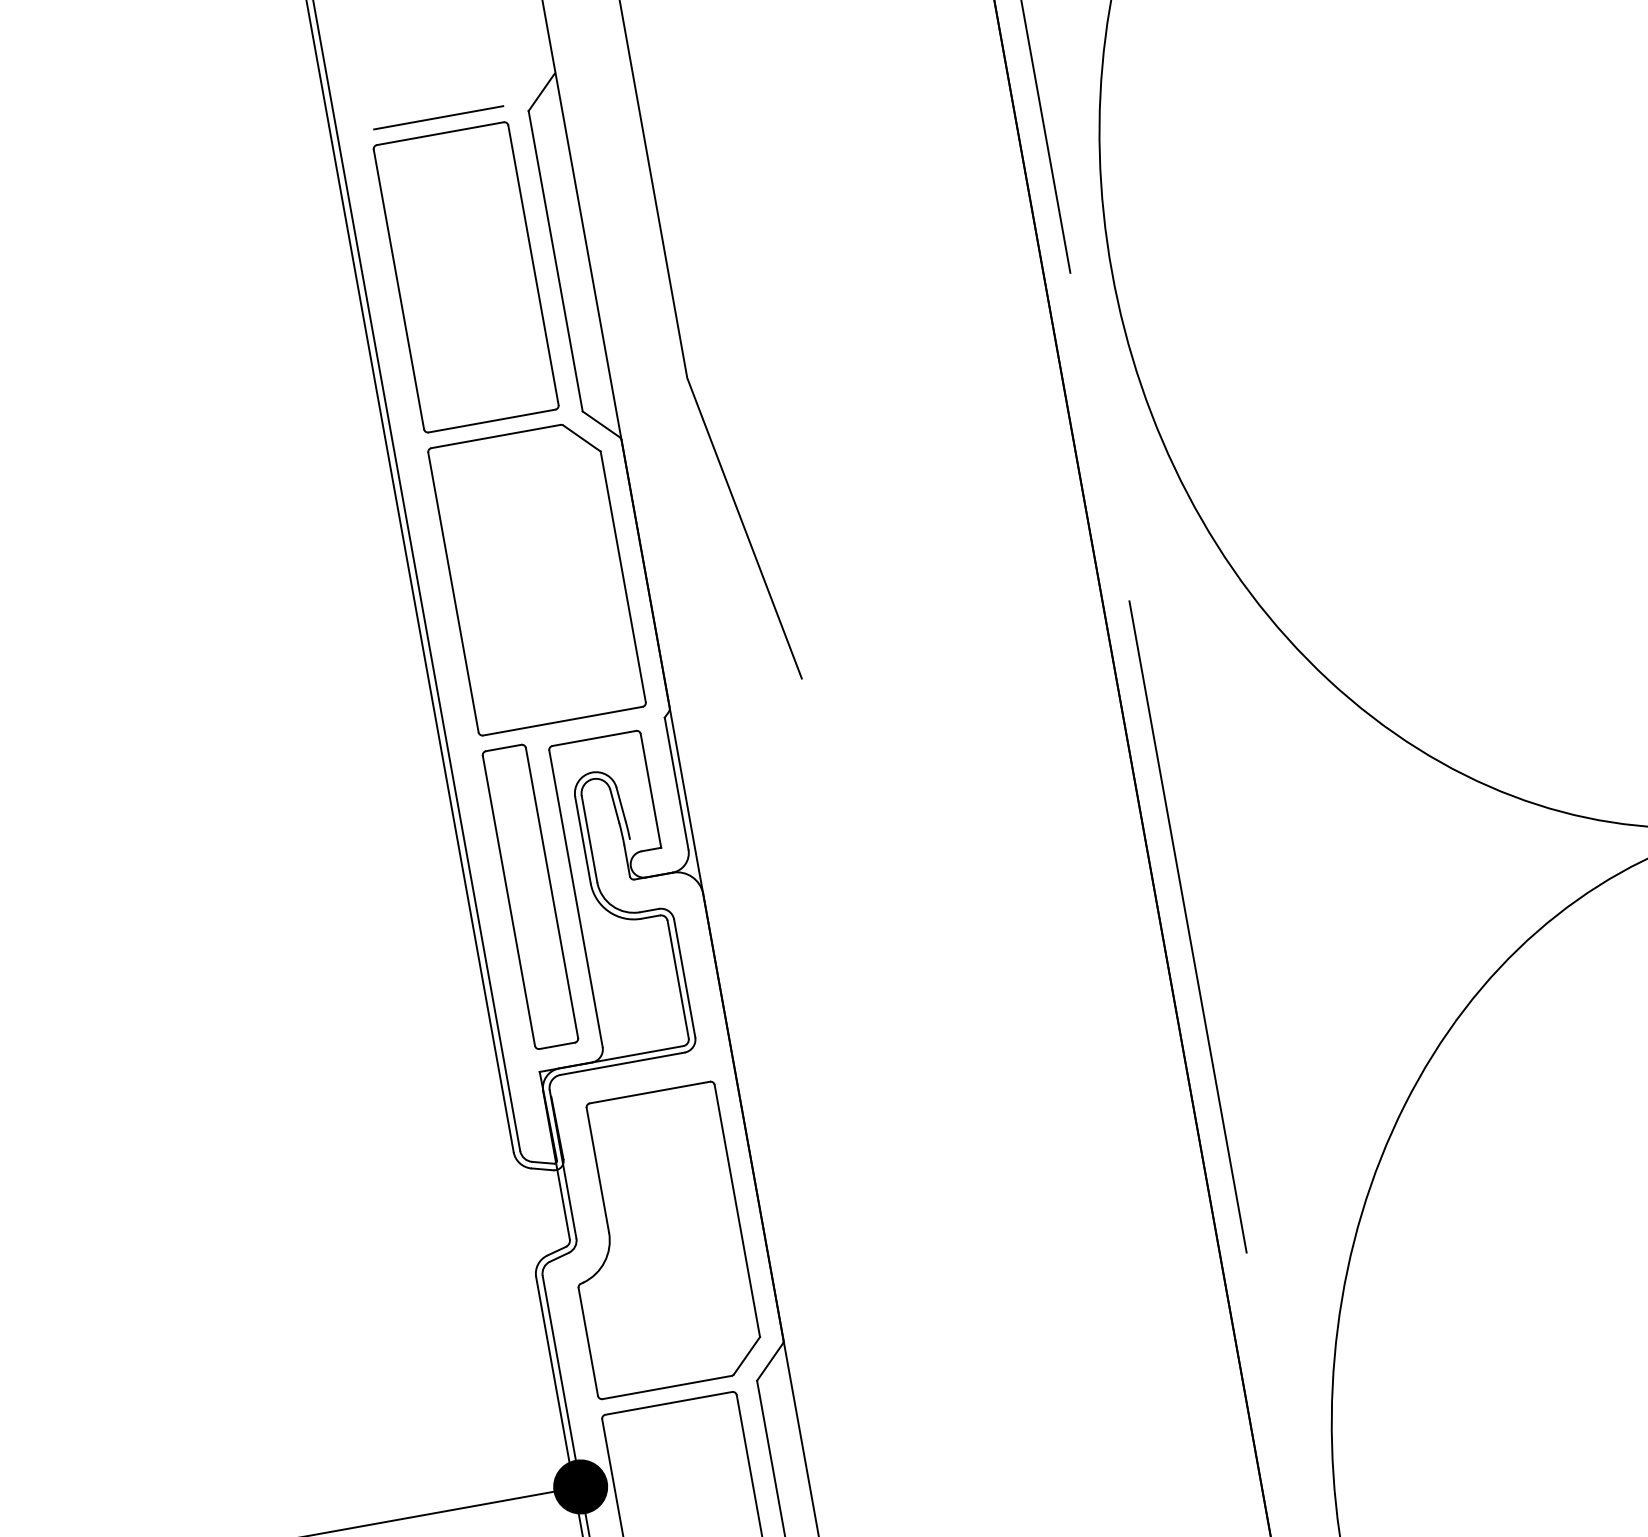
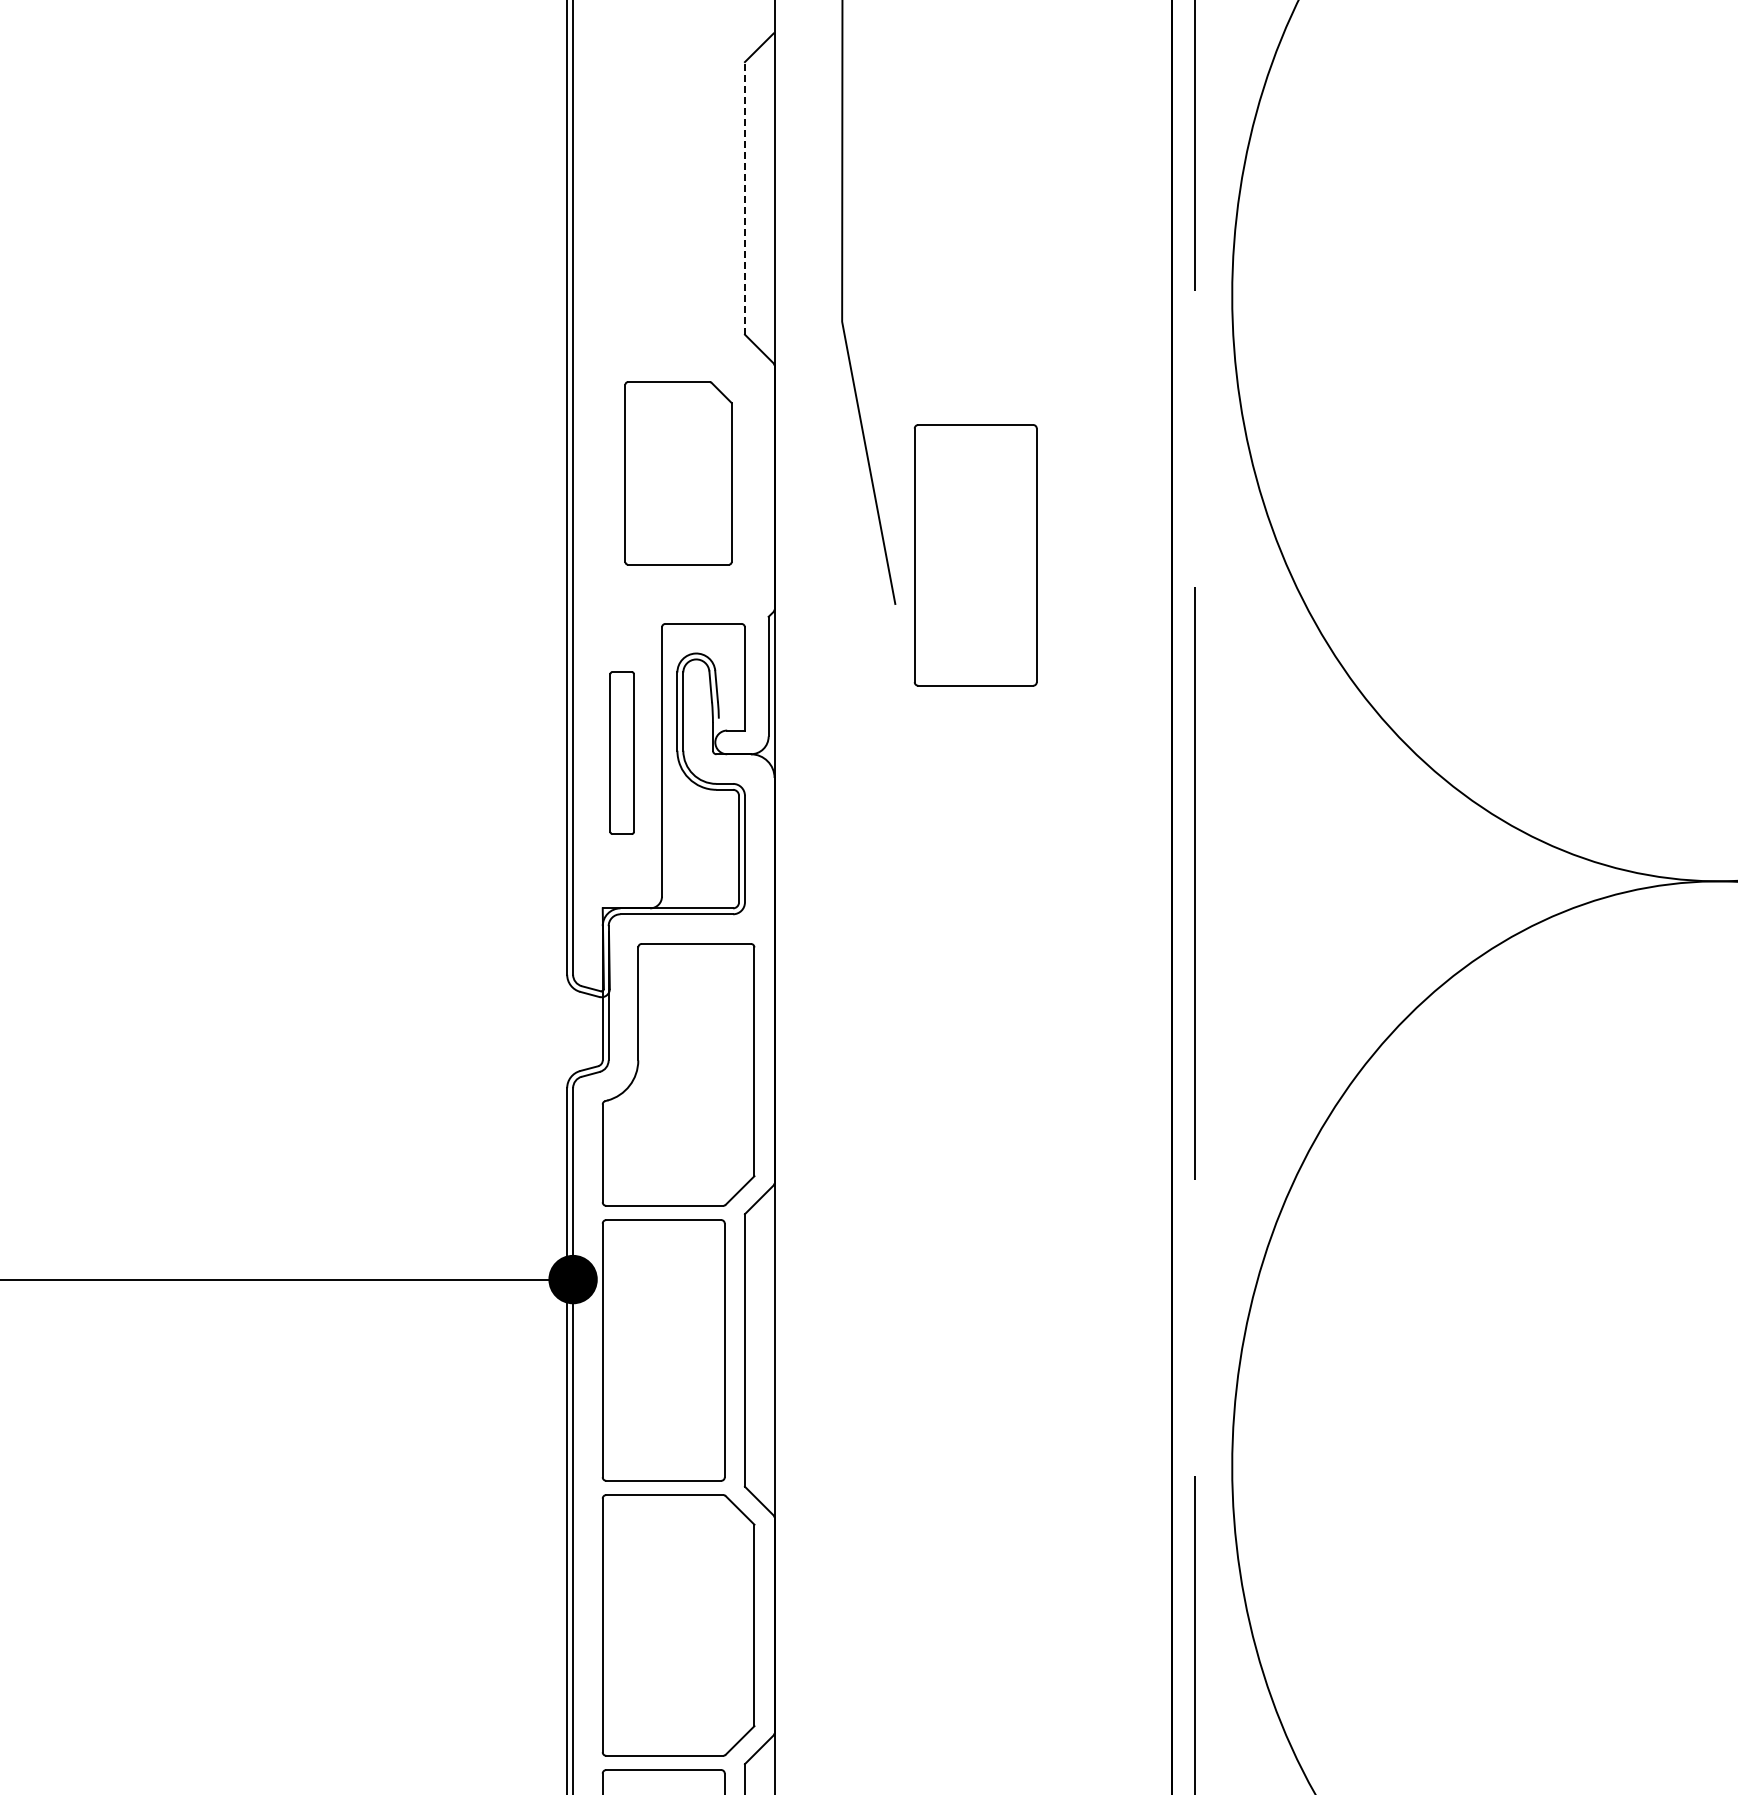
line: (438, 117) -> (664, 53), removed
line: (554, 260) -> (744, 197), solid -> dashed
part: (465, 277) -> (975, 555), moved
part: (536, 577) -> (678, 473), size x0.7
part: (529, 896) -> (621, 752), size x0.6

